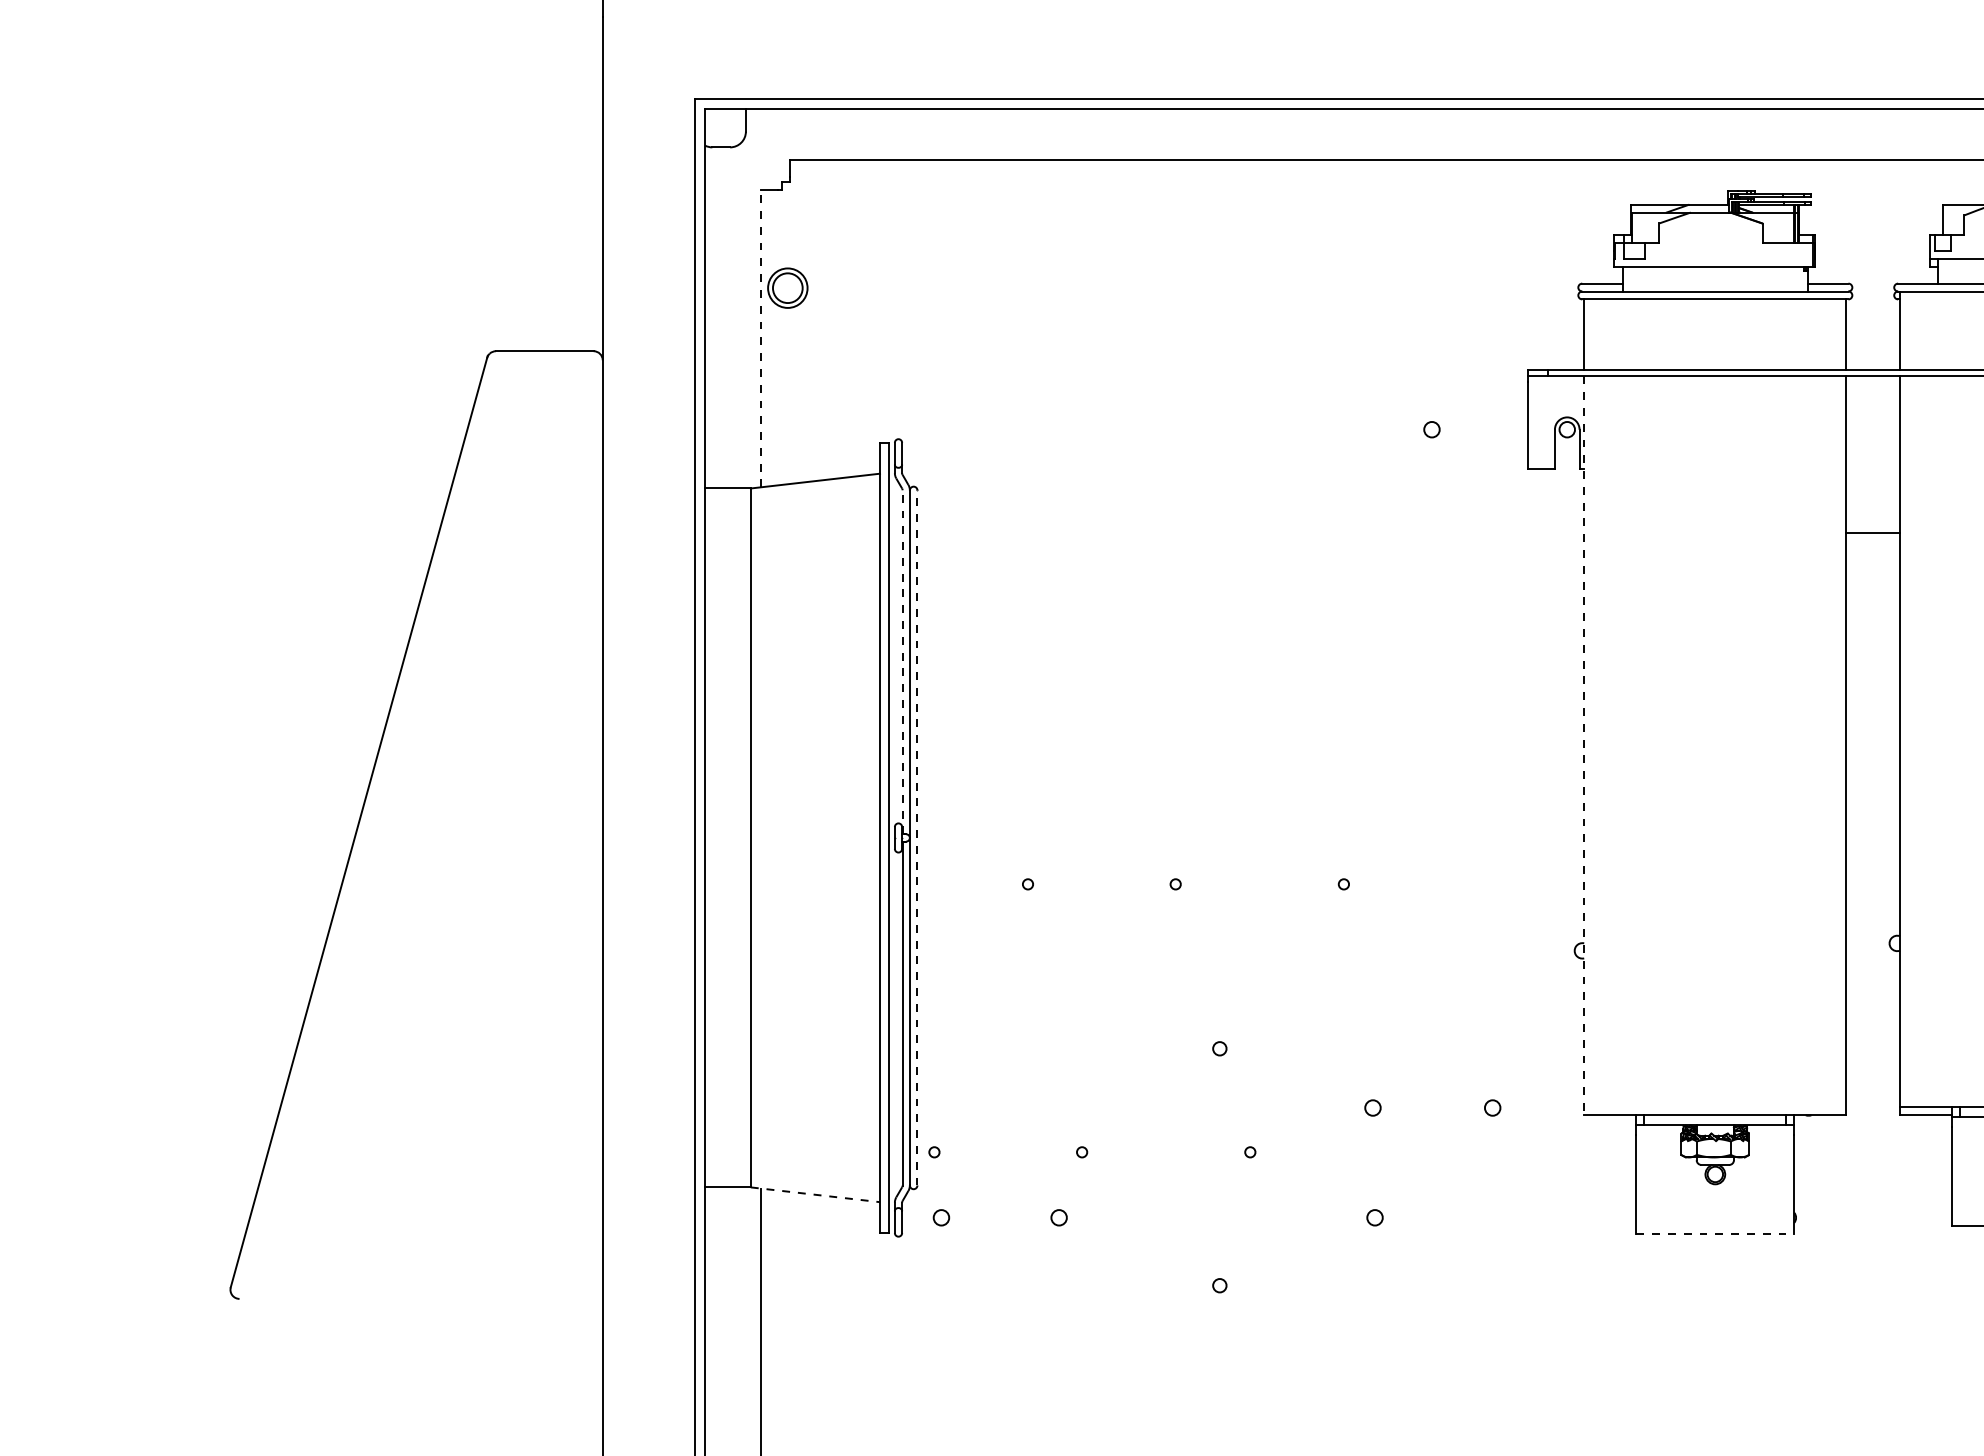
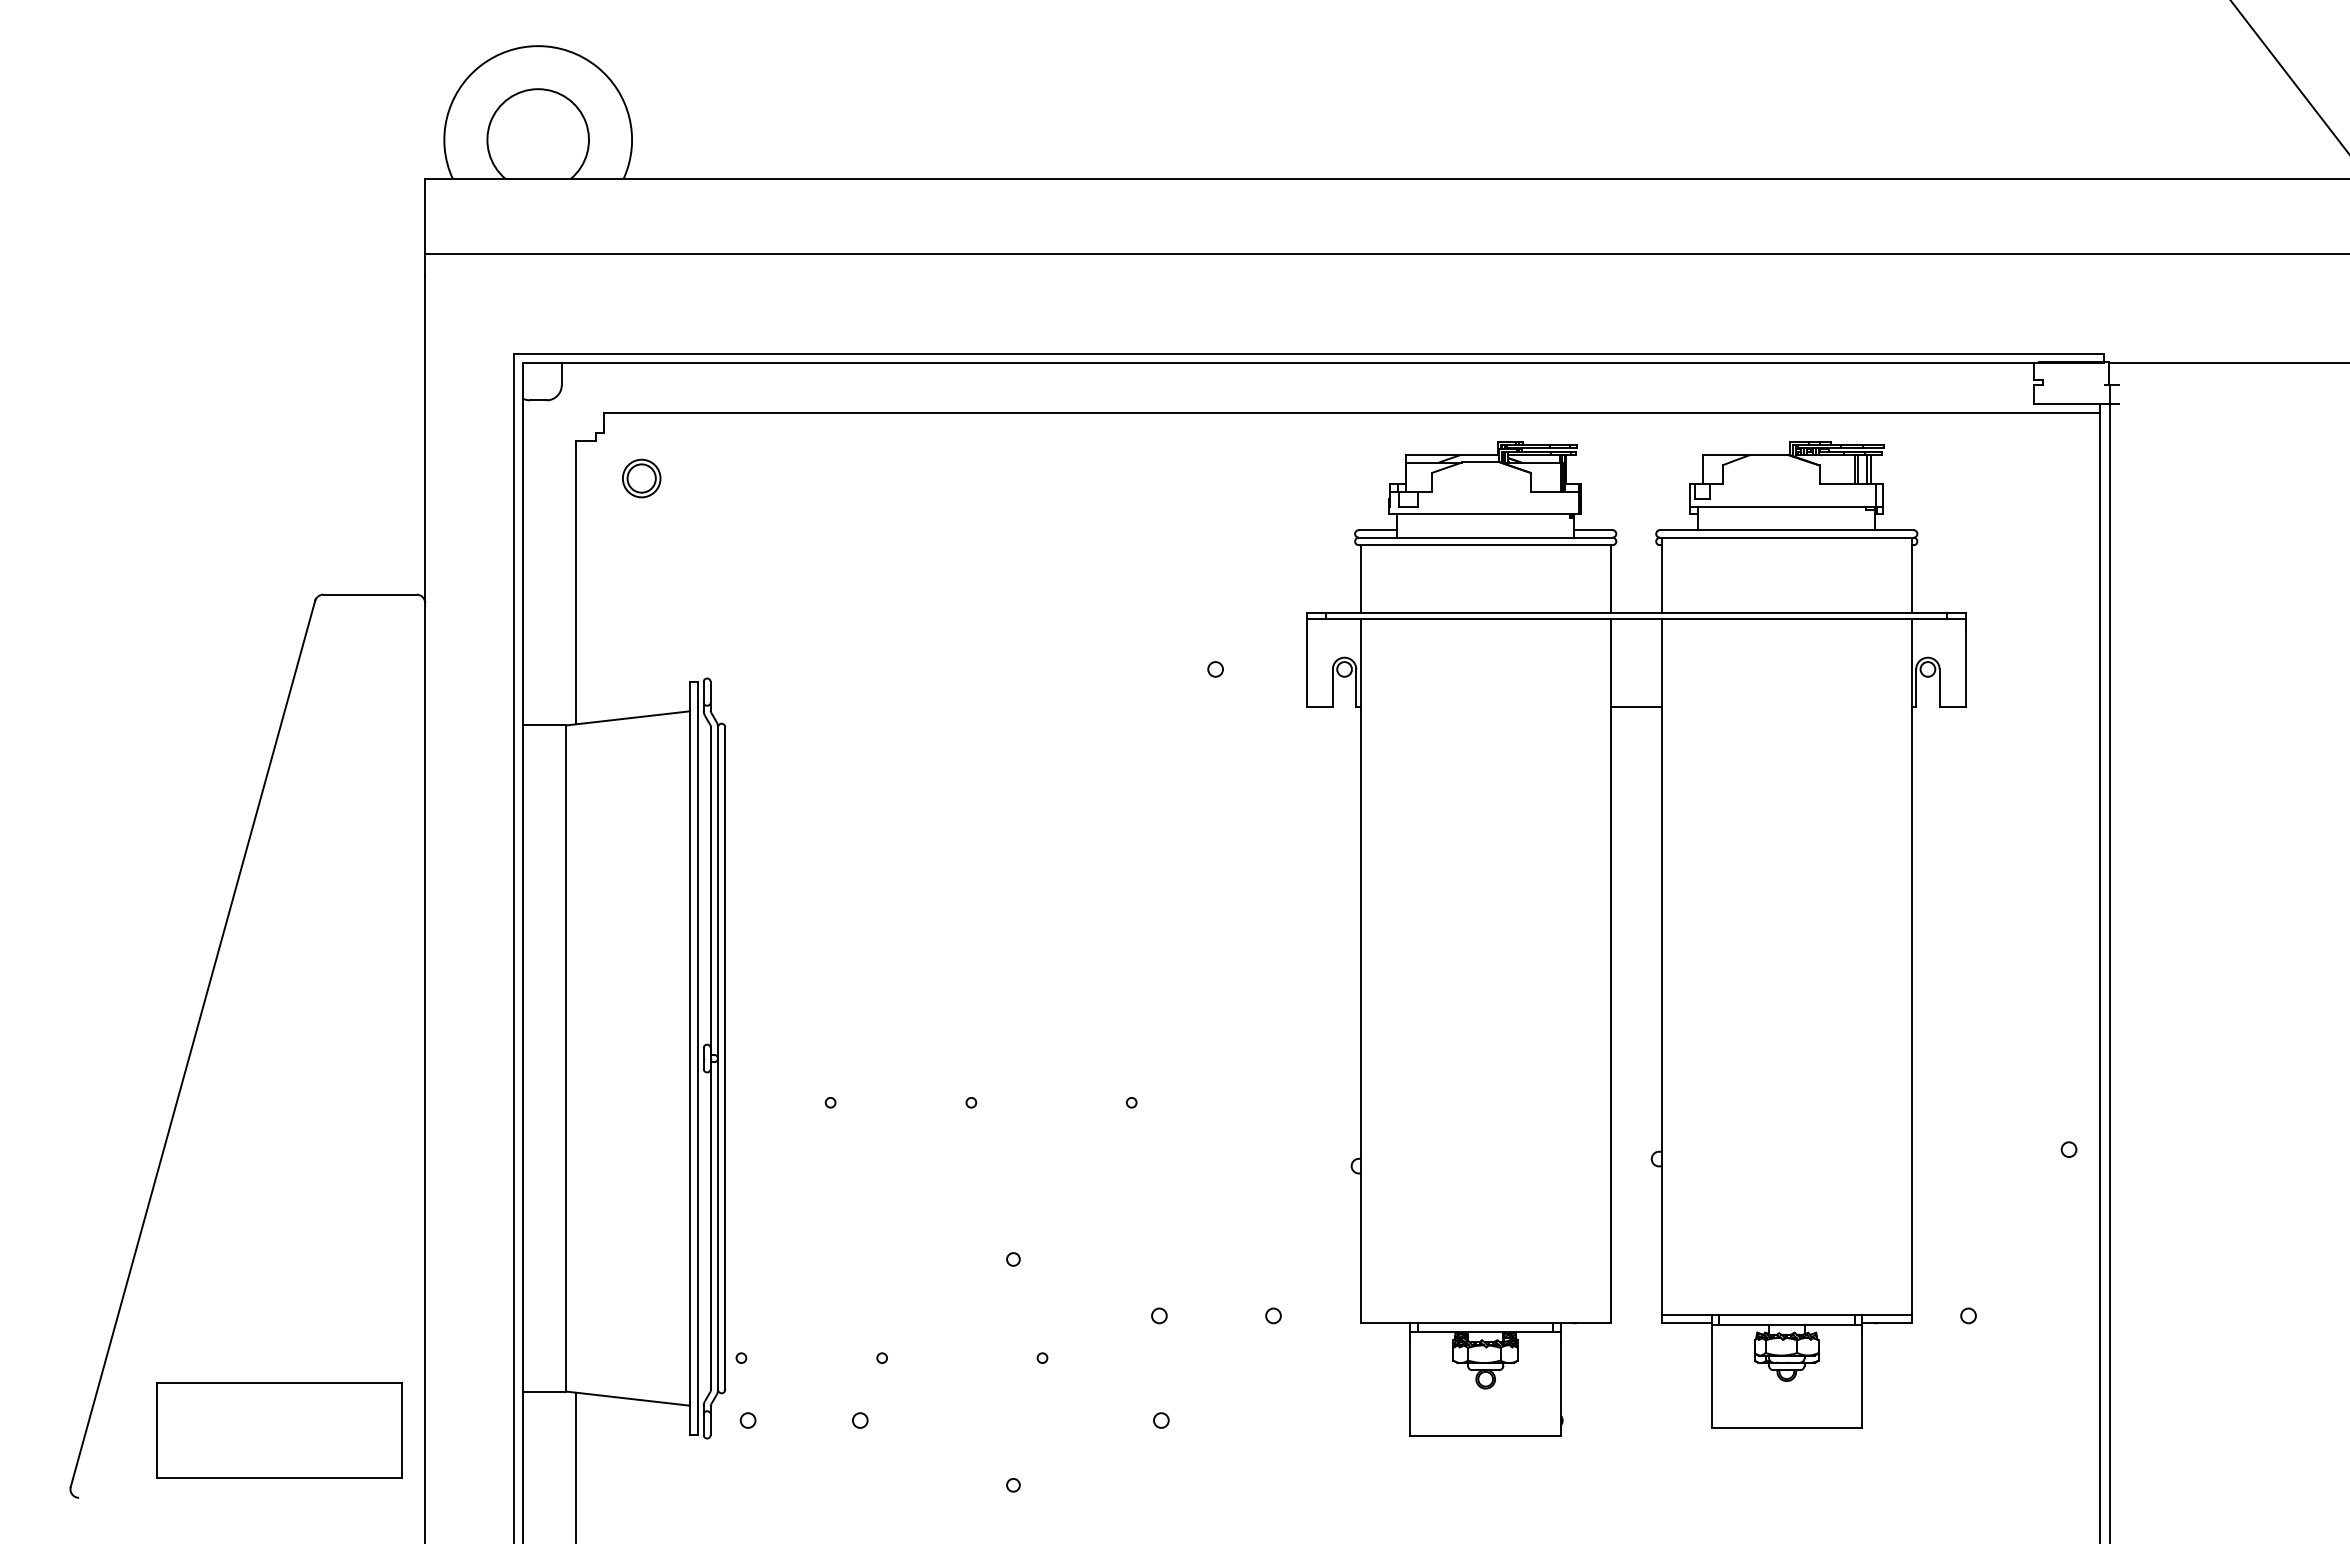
part: (787, 288) -> (641, 478), moved
line: (760, 338) -> (575, 582), dashed -> solid
line: (1872, 533) -> (1635, 707), moved
line: (903, 662) -> (711, 891), dashed -> solid
line: (1583, 746) -> (1360, 971), dashed -> solid
line: (917, 837) -> (725, 1058), dashed -> solid
line: (815, 1194) -> (628, 1398), dashed -> solid
part: (449, 1228) -> (279, 1430), added
line: (1716, 1233) -> (1486, 1435), dashed -> solid

